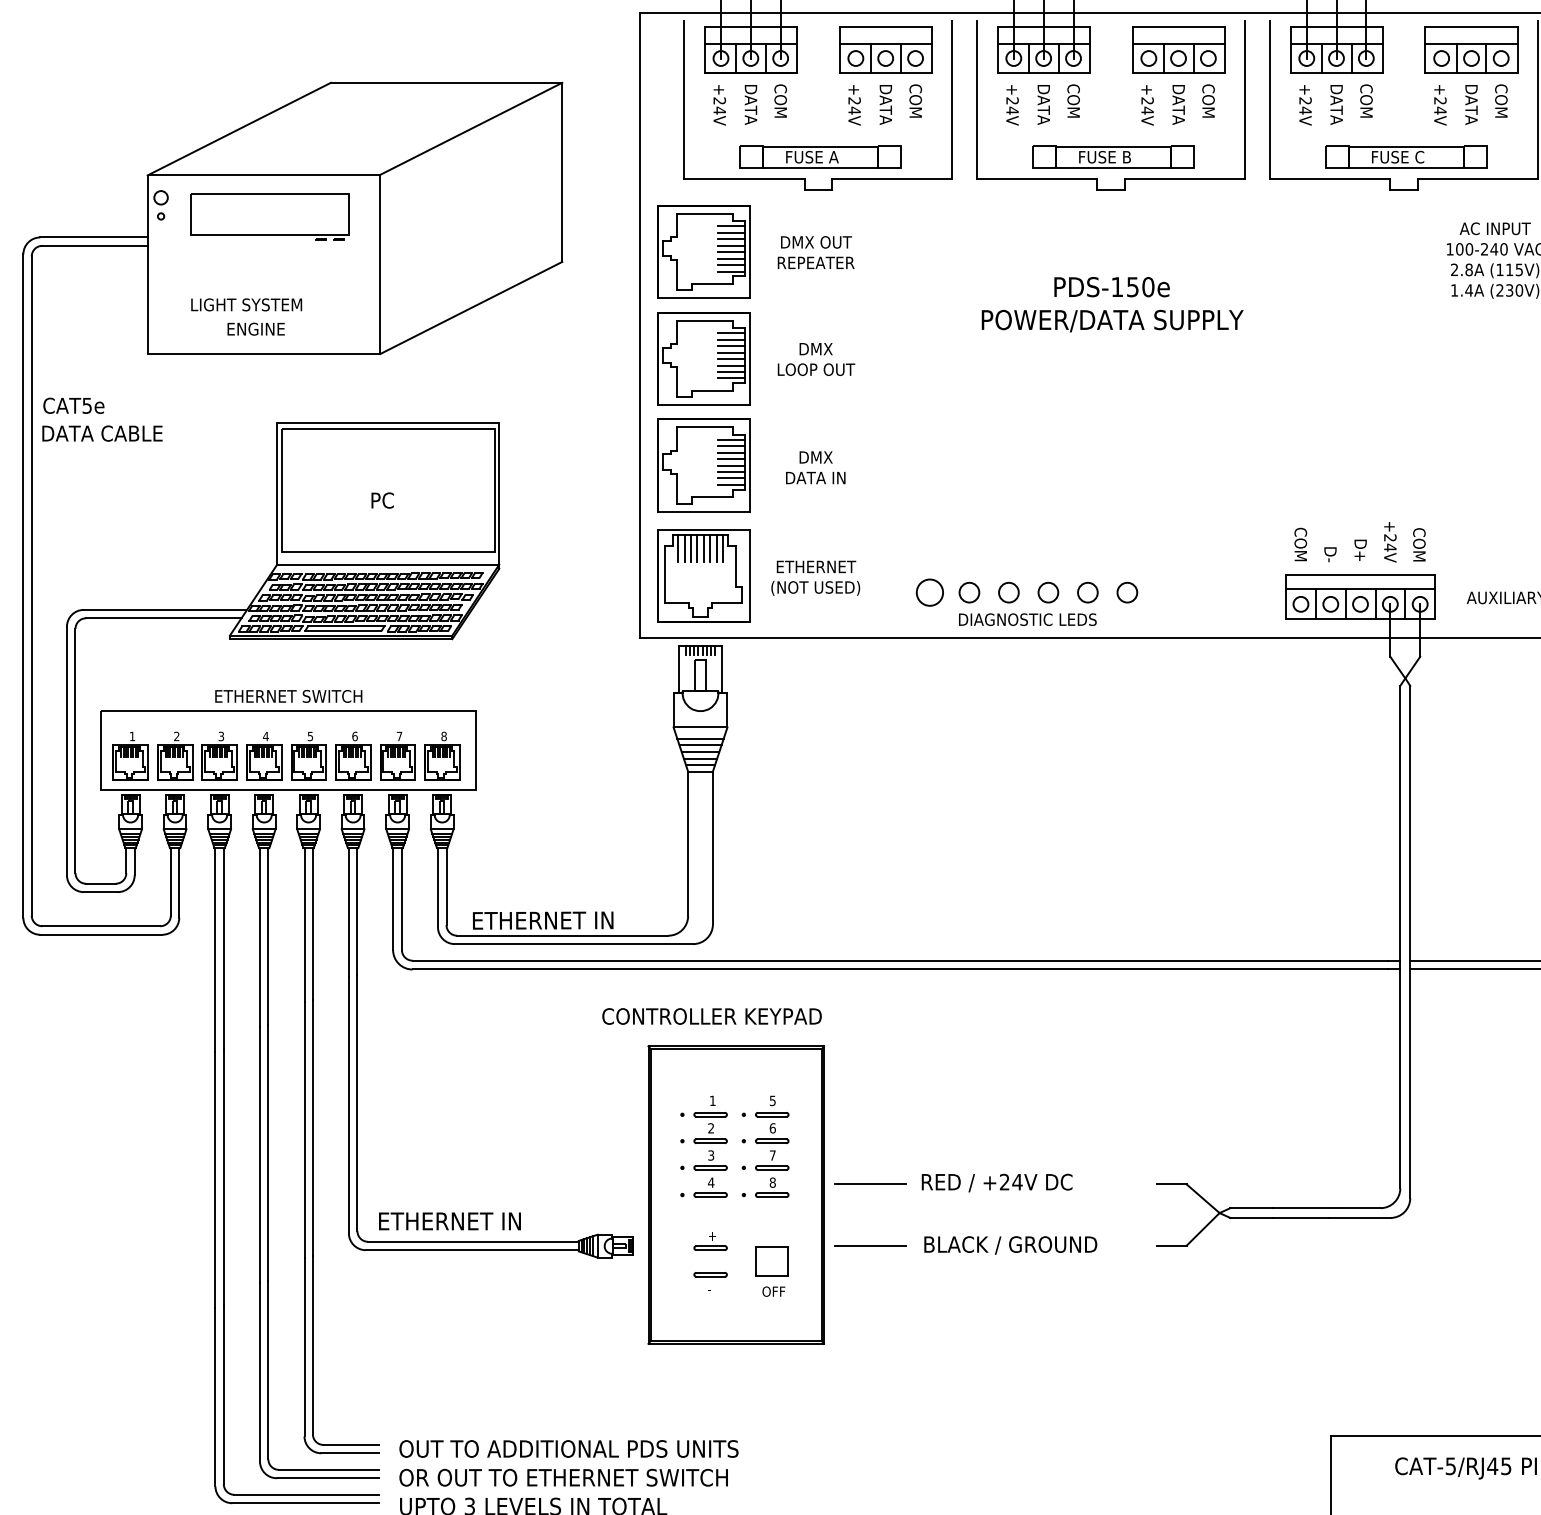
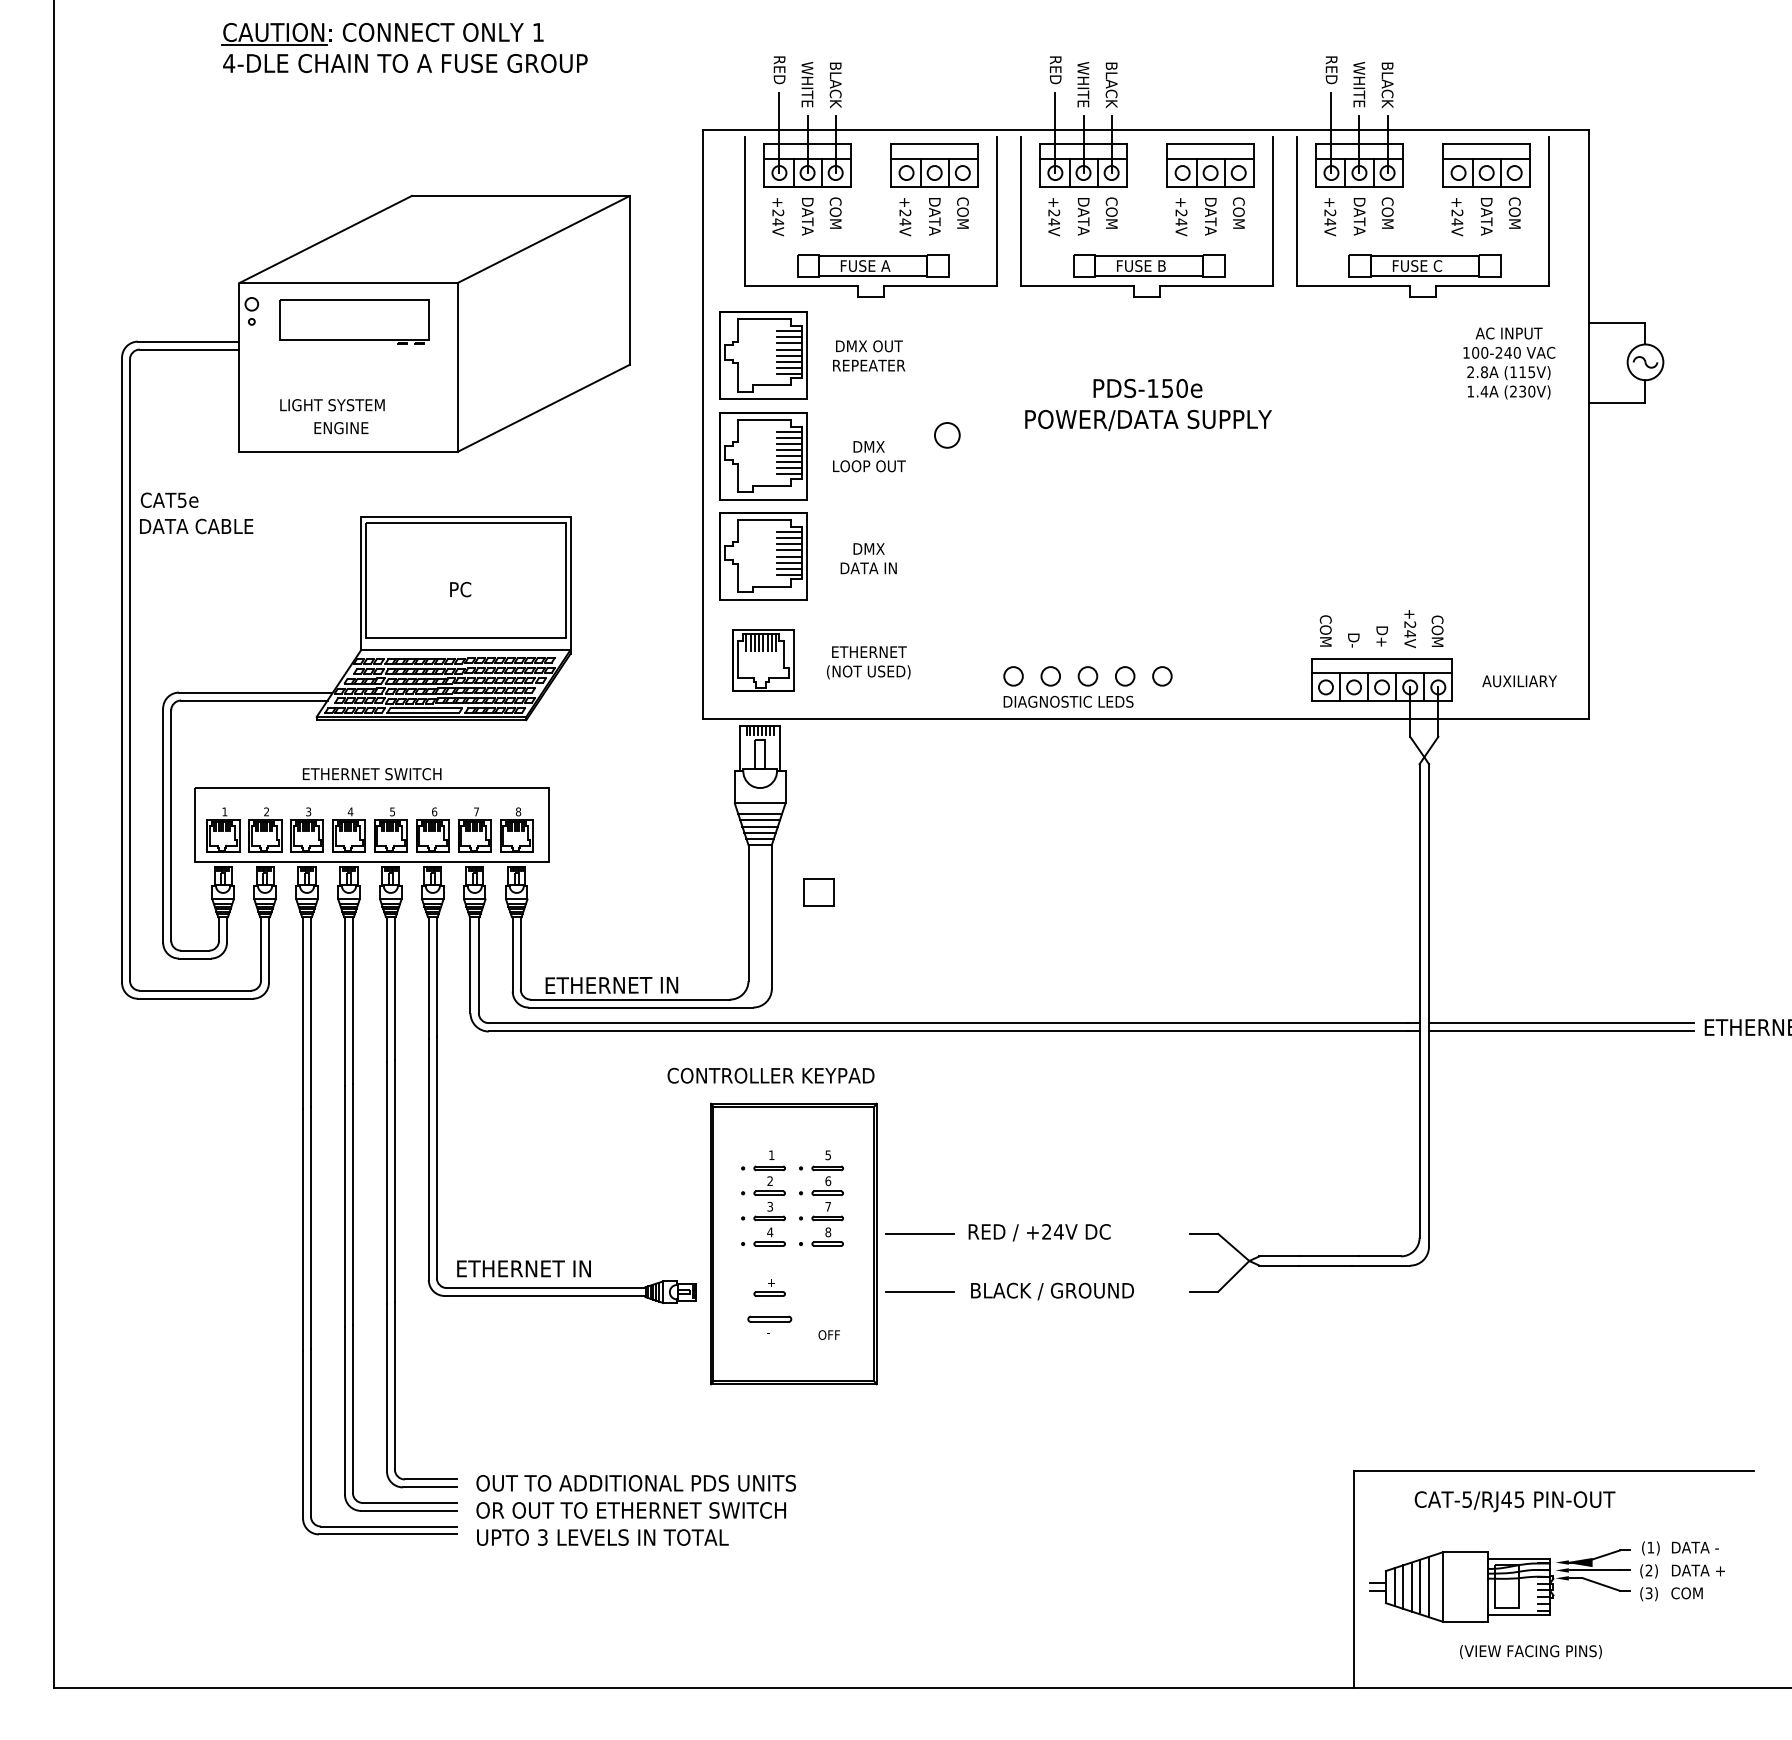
part: (704, 575) -> (763, 660), size x0.7
circle: (930, 592) -> (947, 435), moved
part: (771, 1261) -> (818, 892), moved
part: (710, 1274) -> (769, 1318), size x1.4

